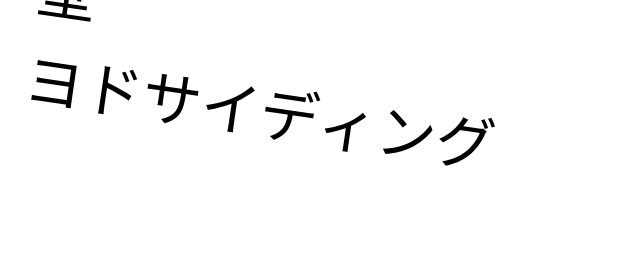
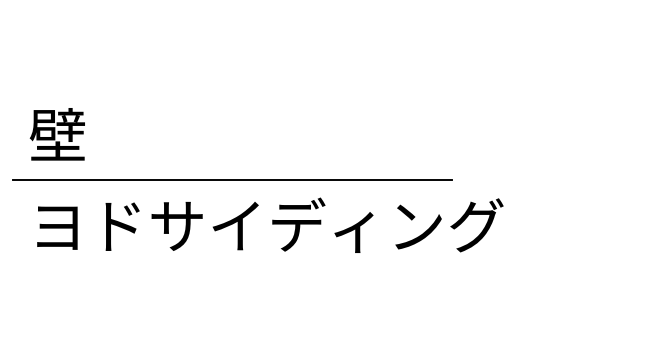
line: (232, 61) -> (232, 179), added

